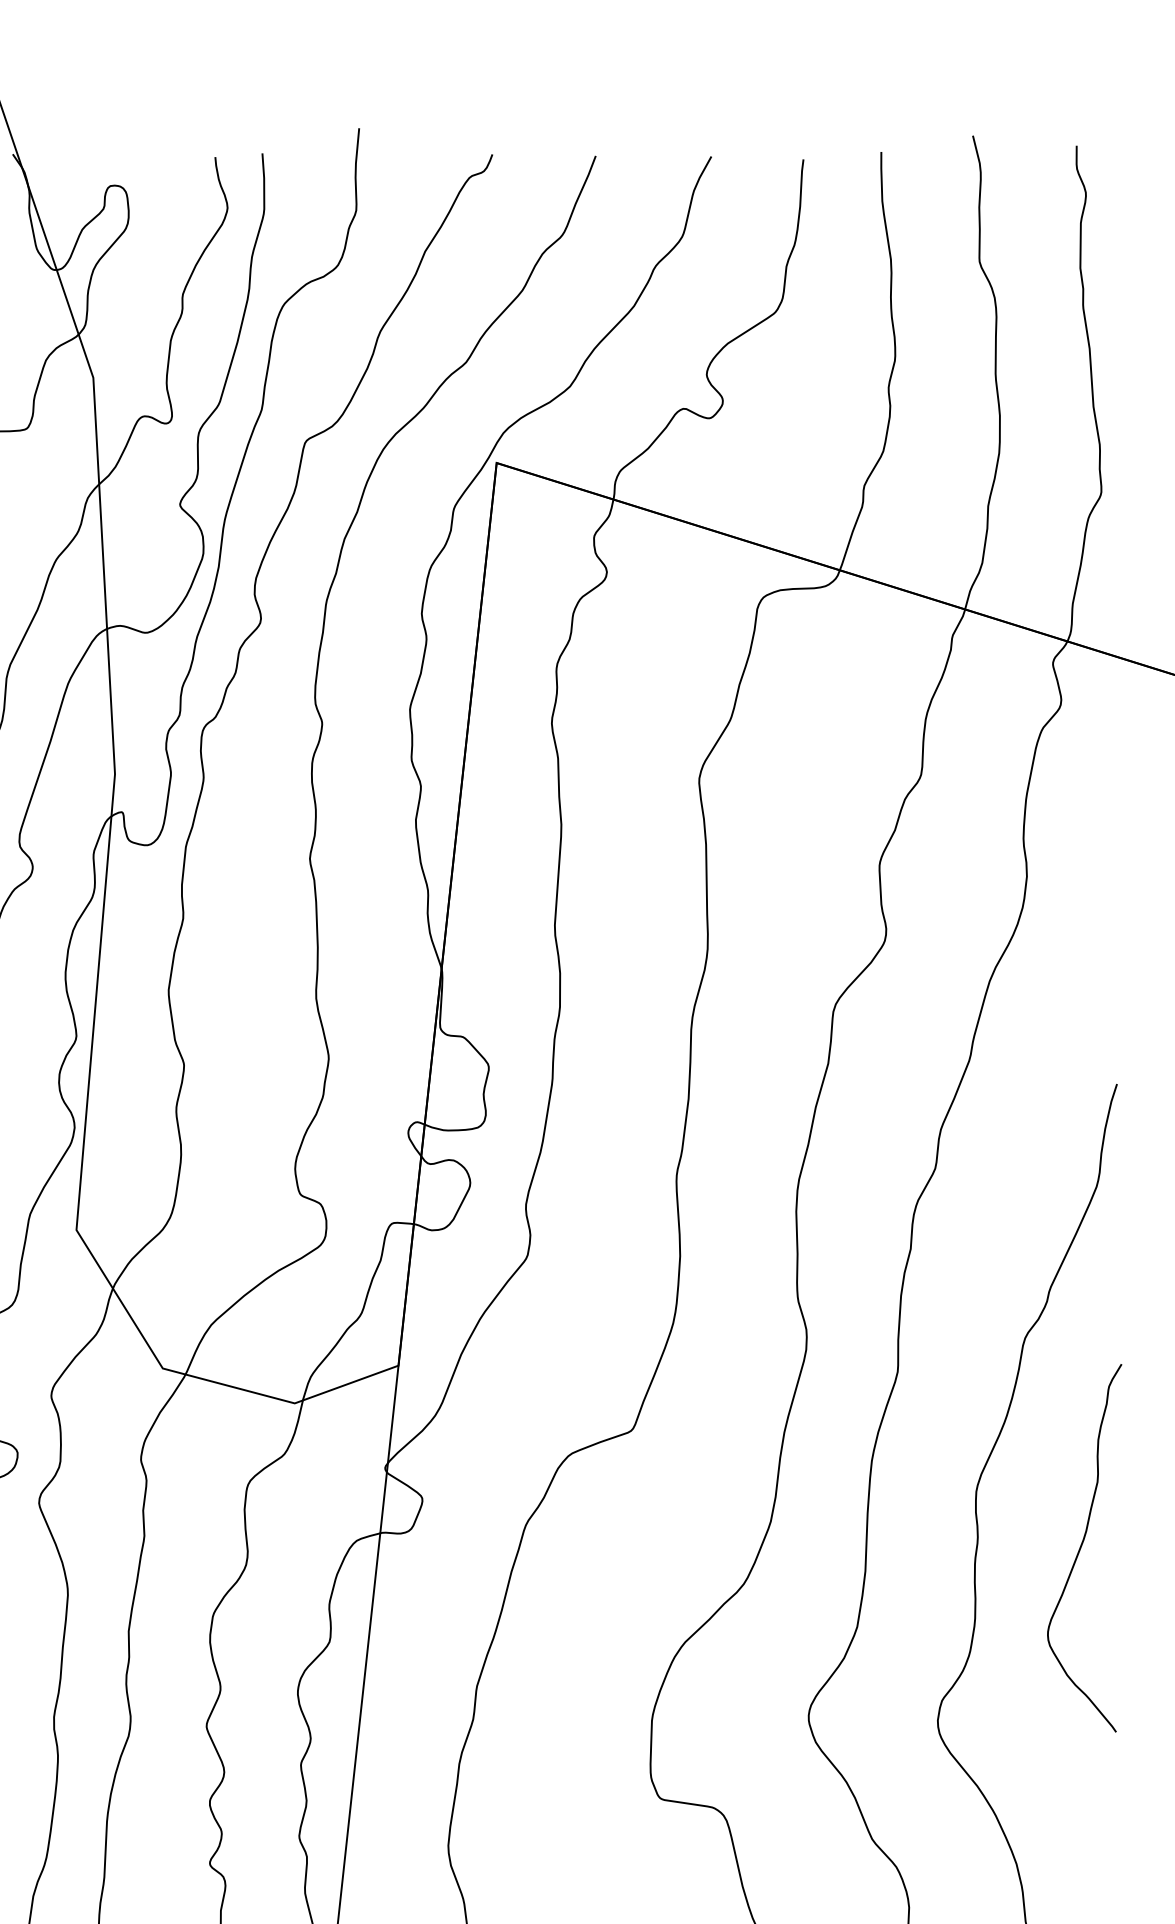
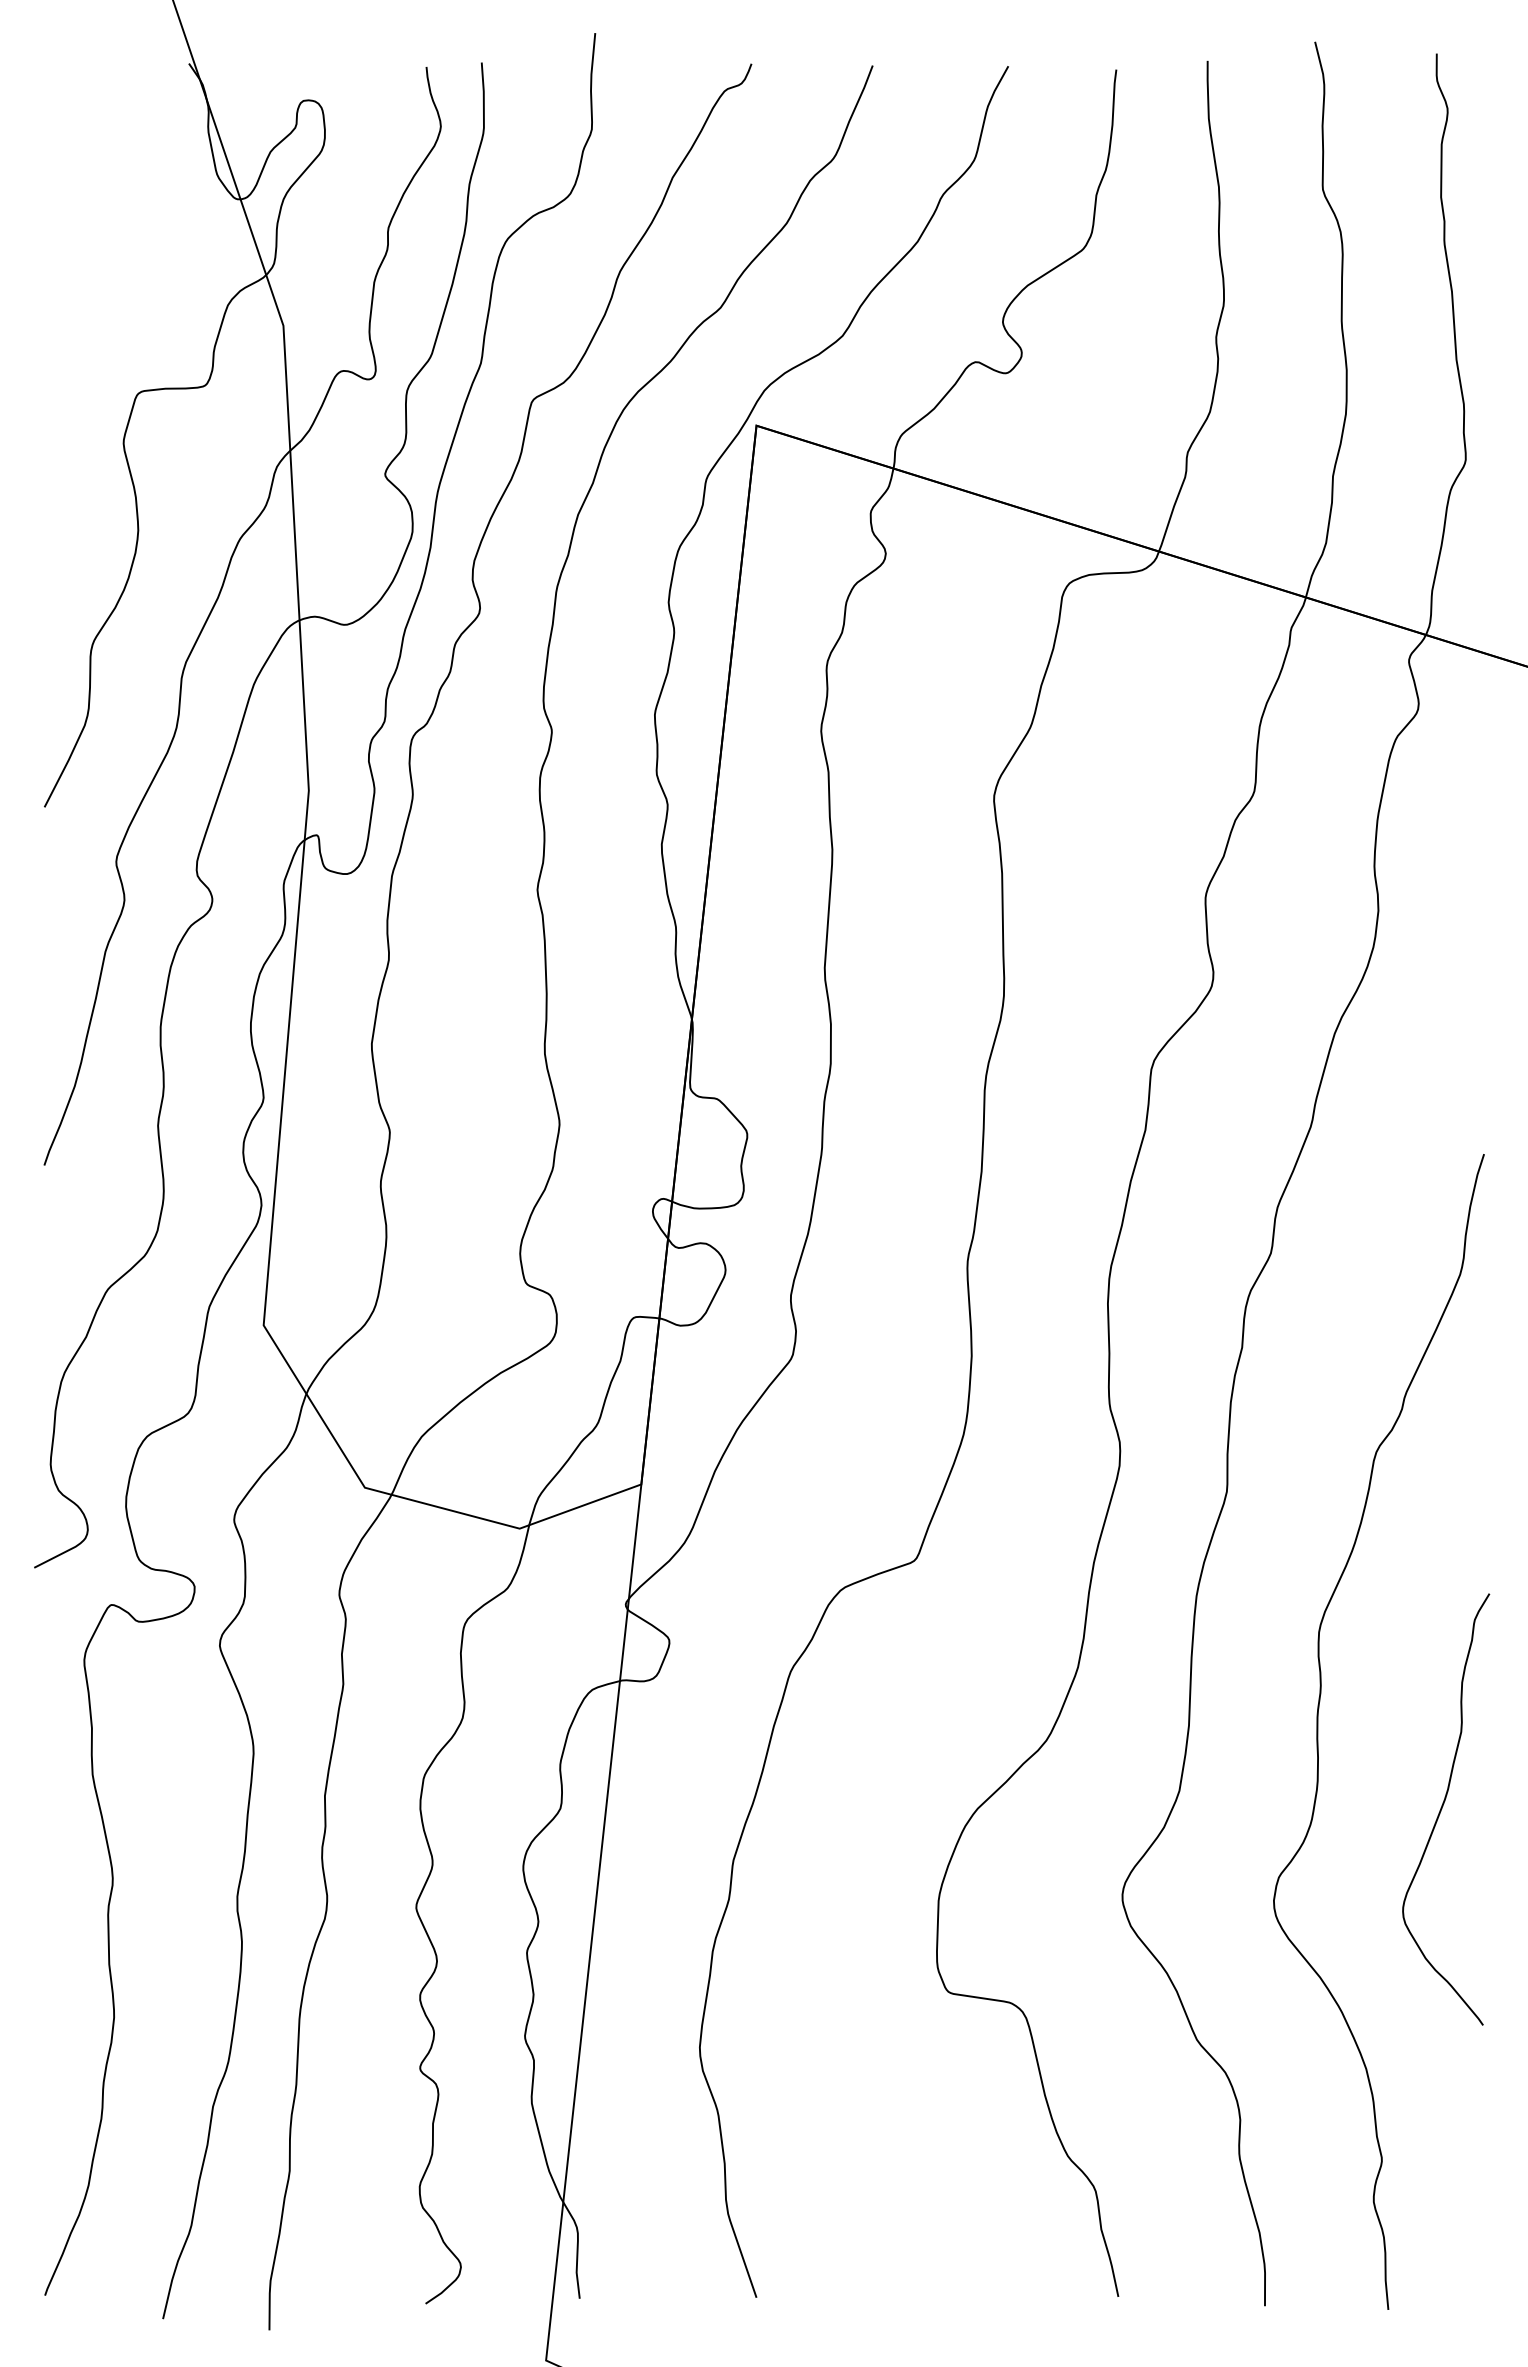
curve: (1081, 1548) -> (1442, 1809), moved

